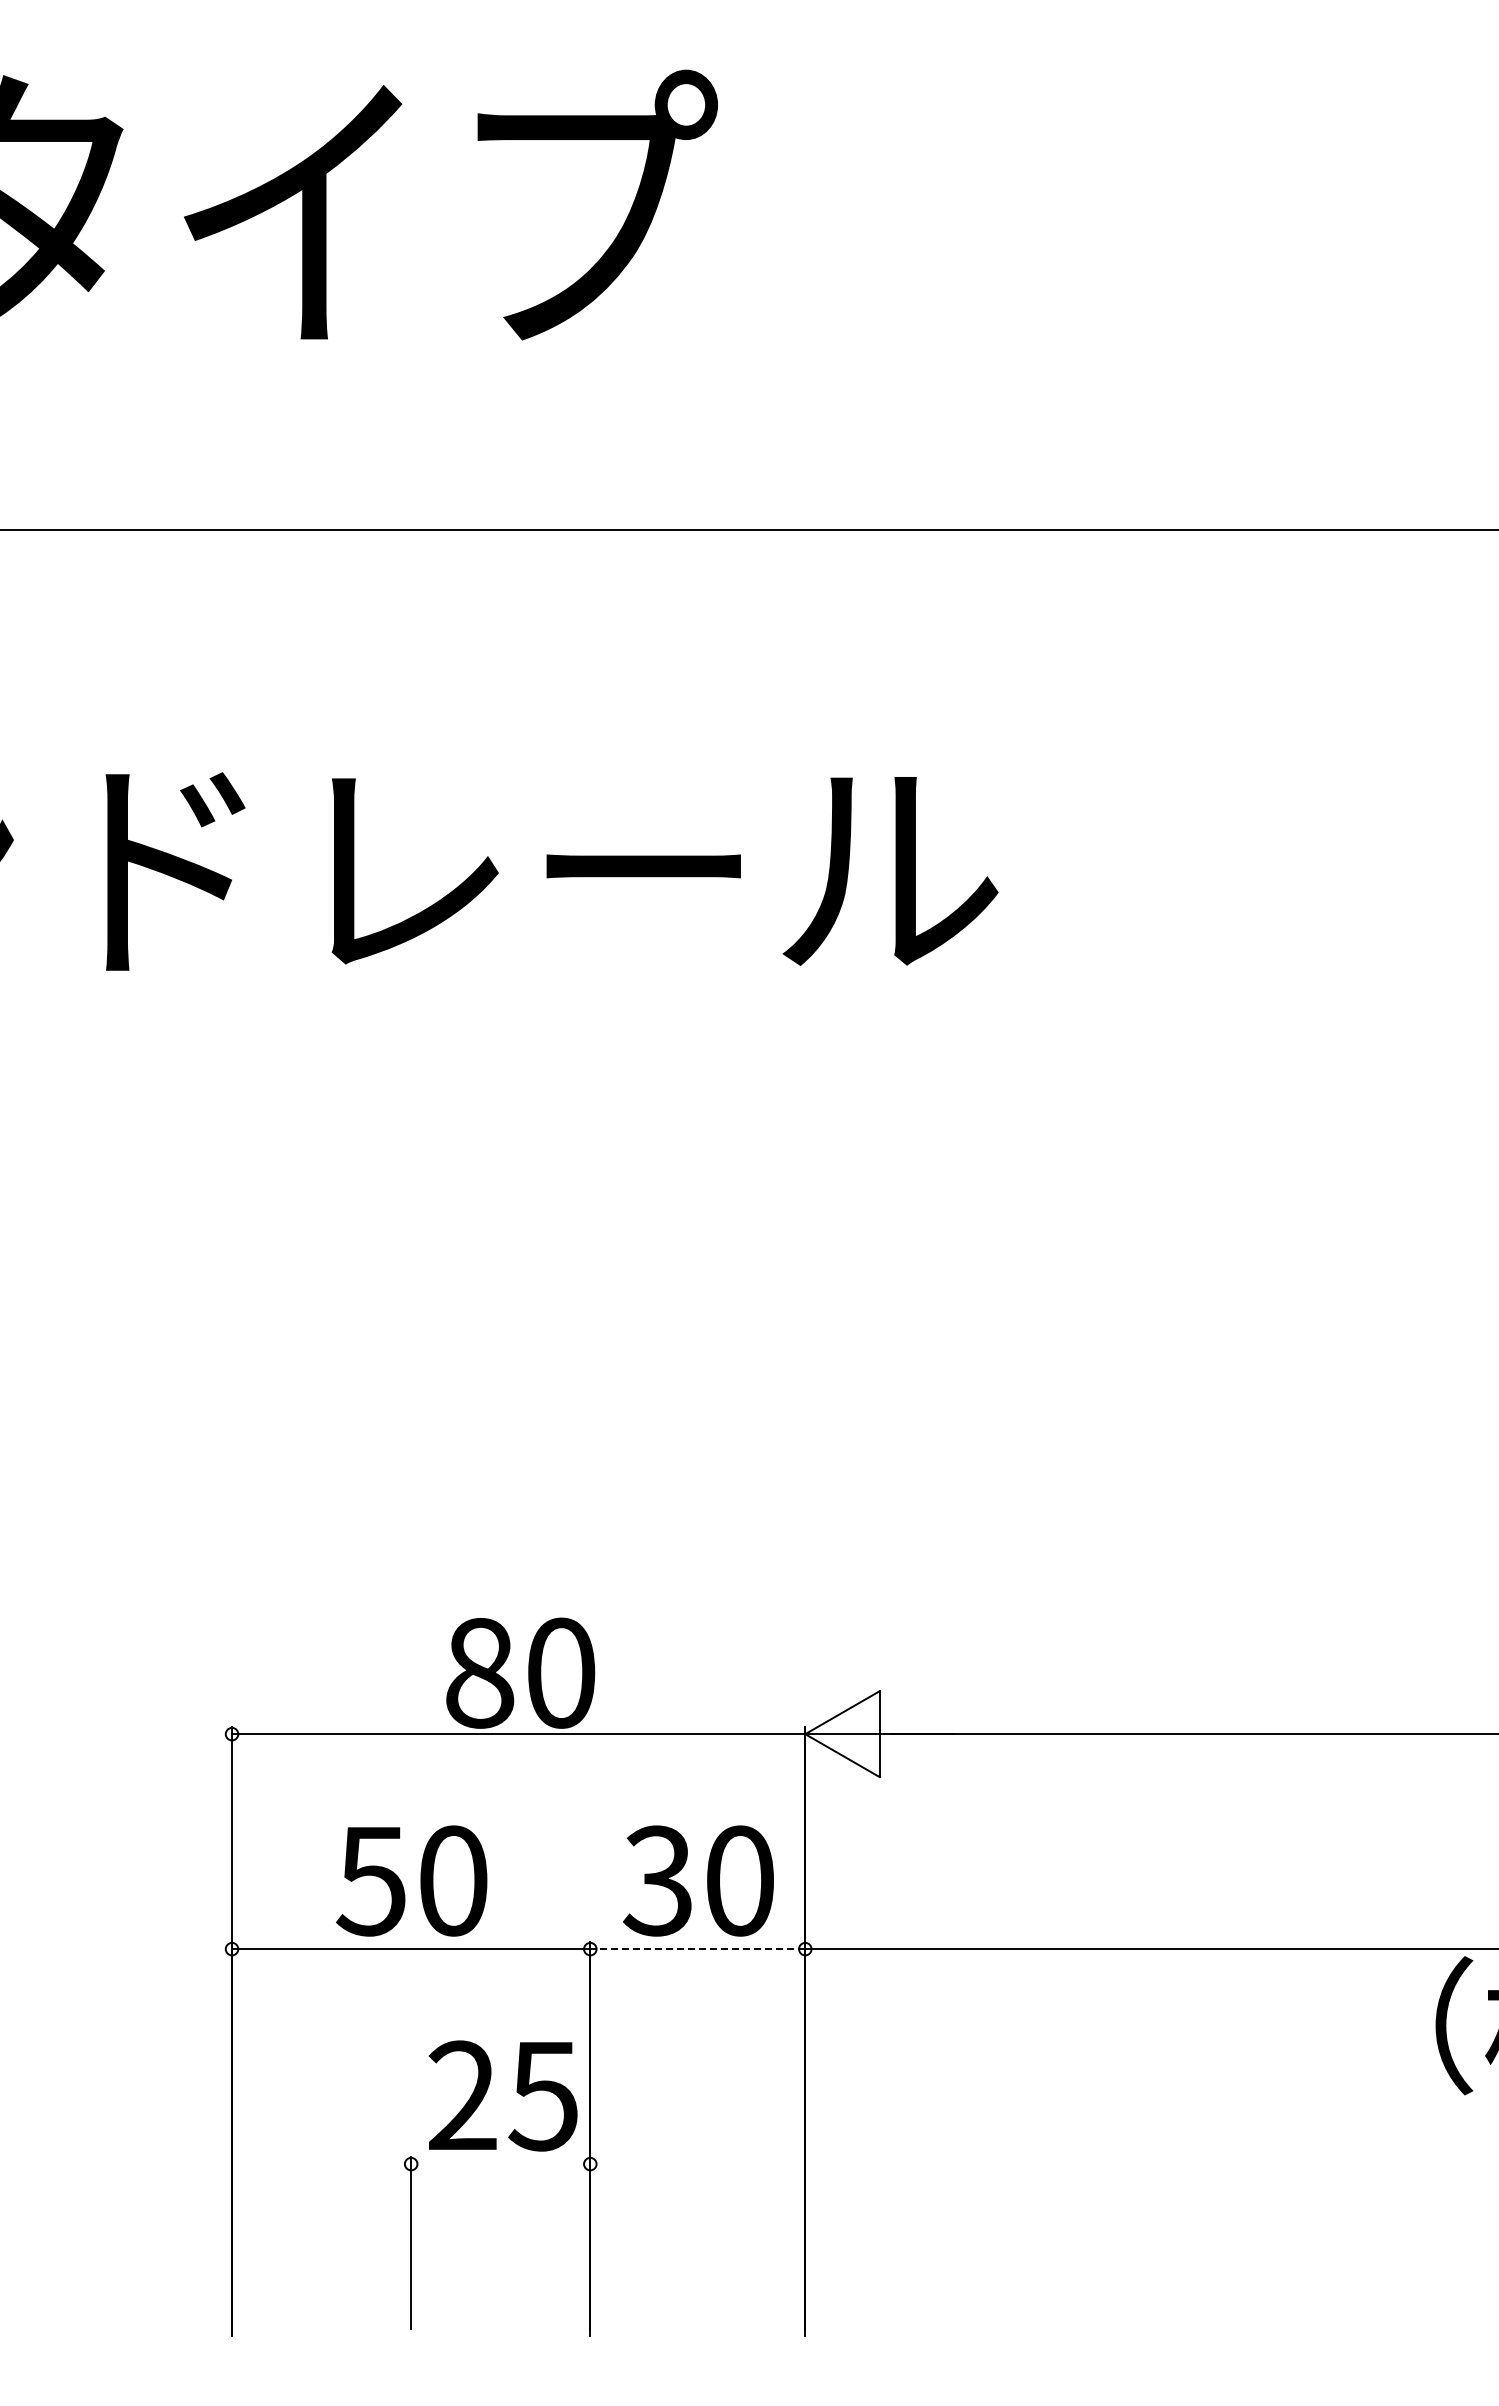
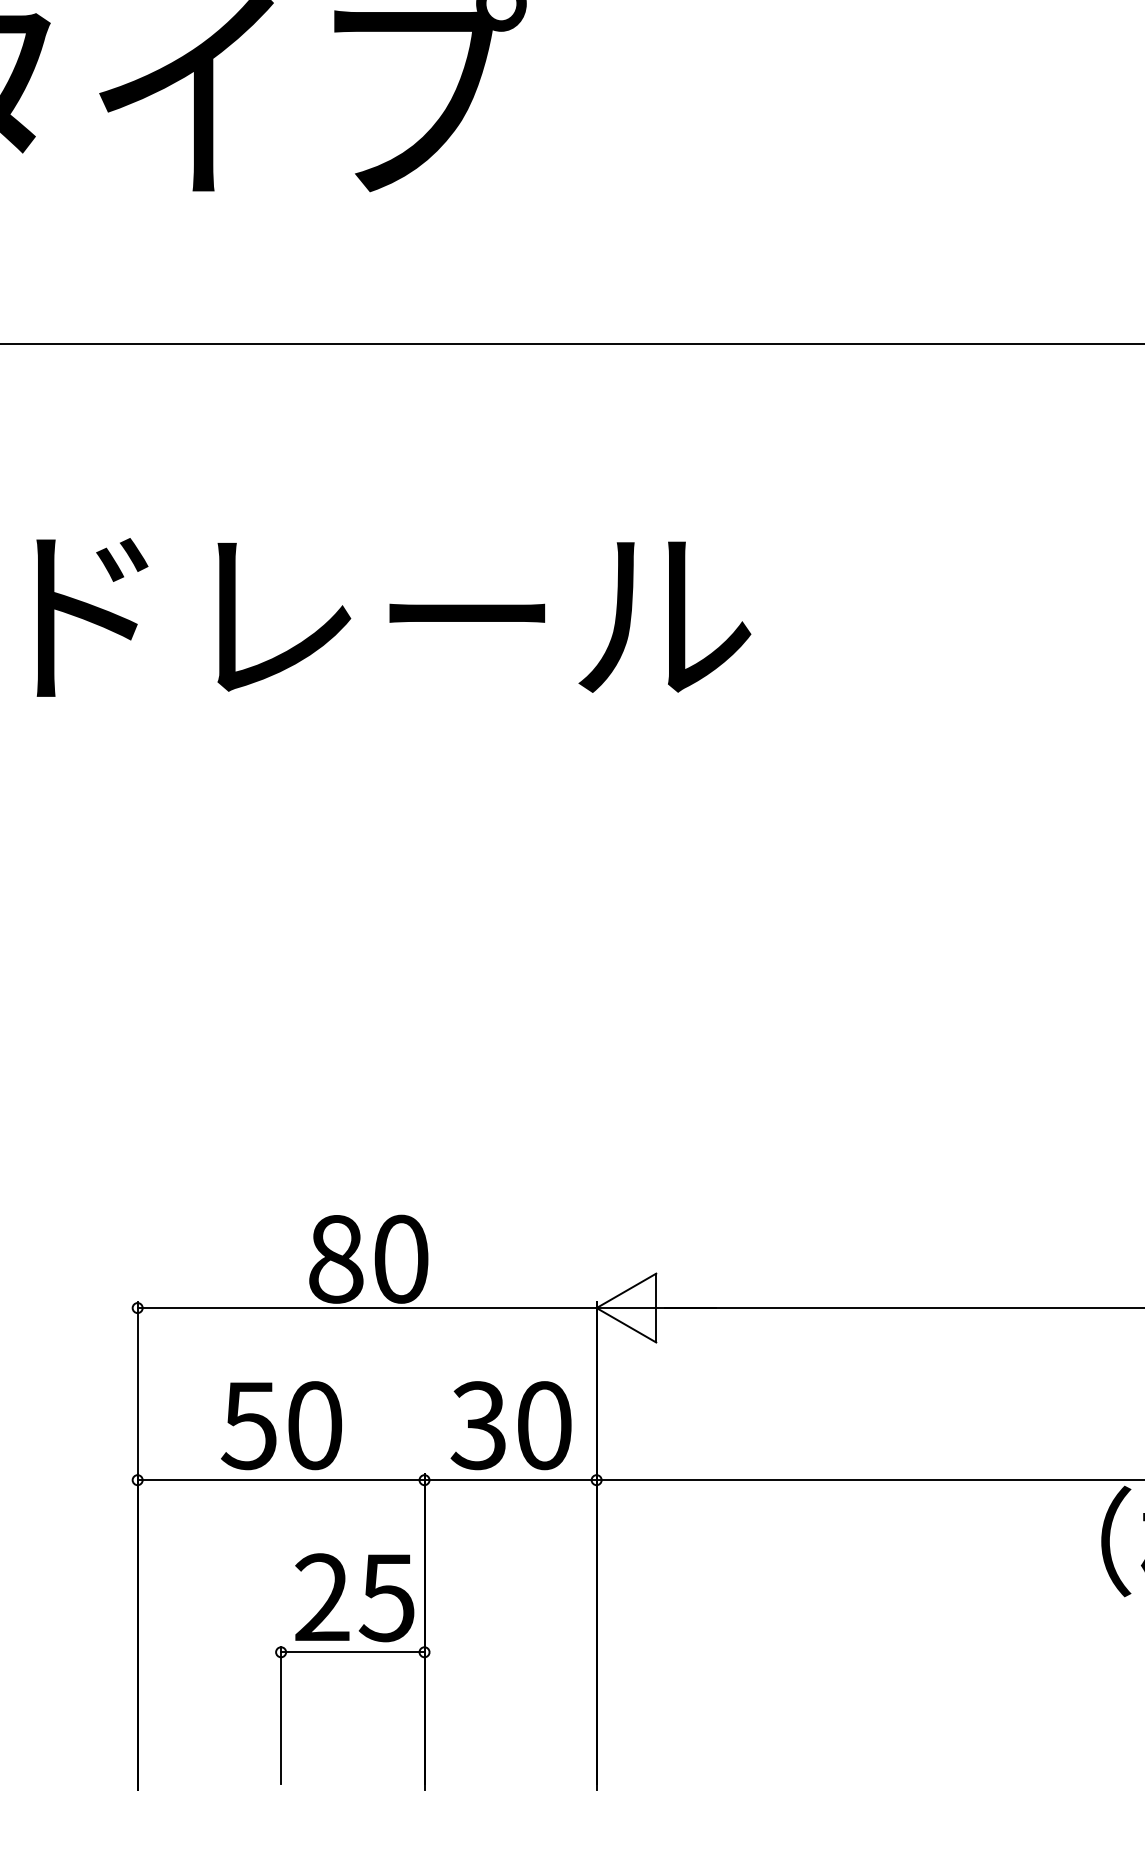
line: (697, 1949) -> (510, 1480), dashed -> solid
line: (500, 2164) -> (352, 1652), added

